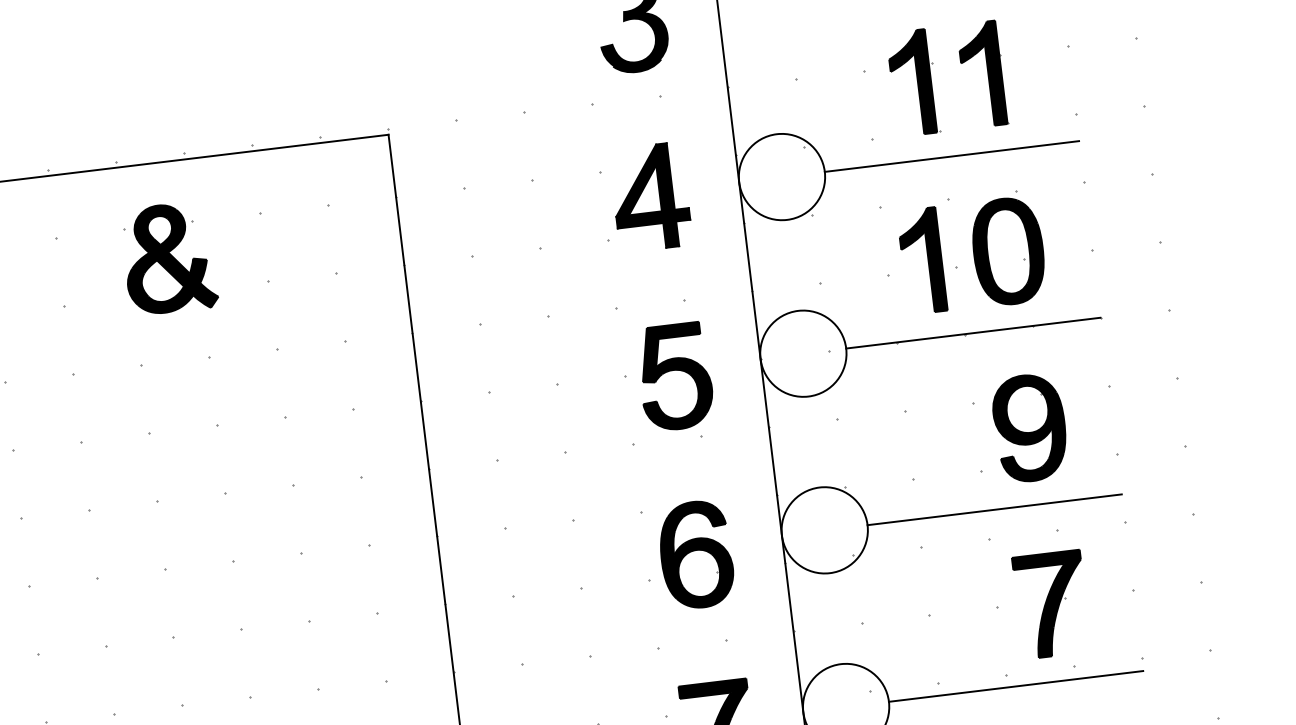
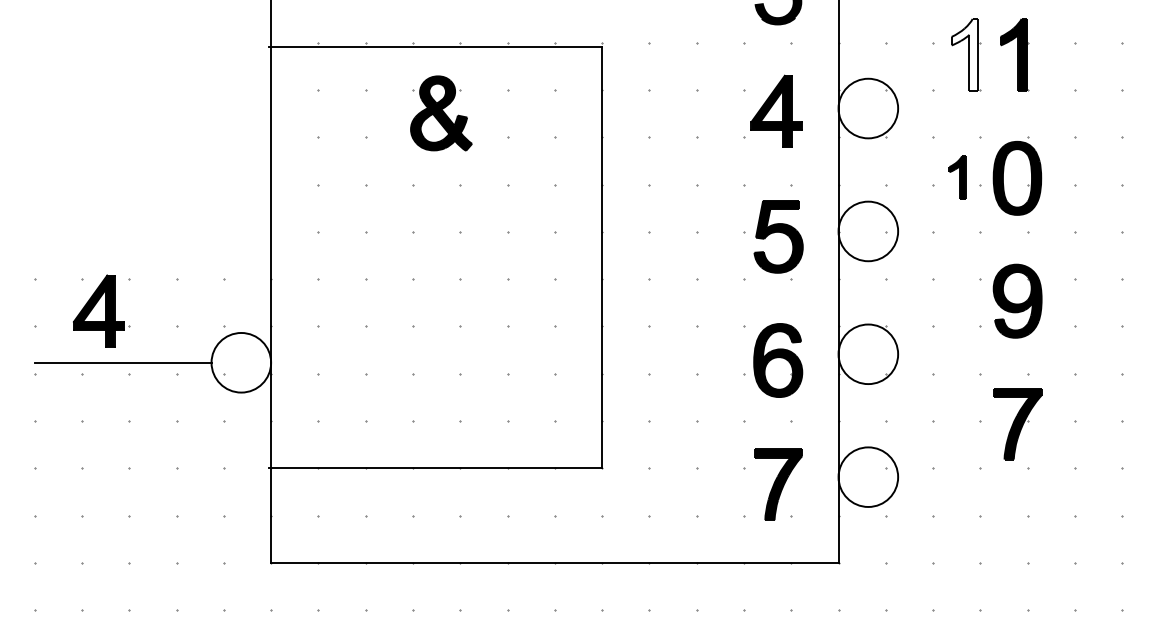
fill: (910, 82) -> (964, 54), removed
line: (951, 156) -> (986, 108), removed
part: (922, 260) -> (957, 177), size x0.6
line: (973, 333) -> (986, 231), removed
line: (994, 510) -> (986, 354), removed
line: (1016, 686) -> (986, 477), removed

